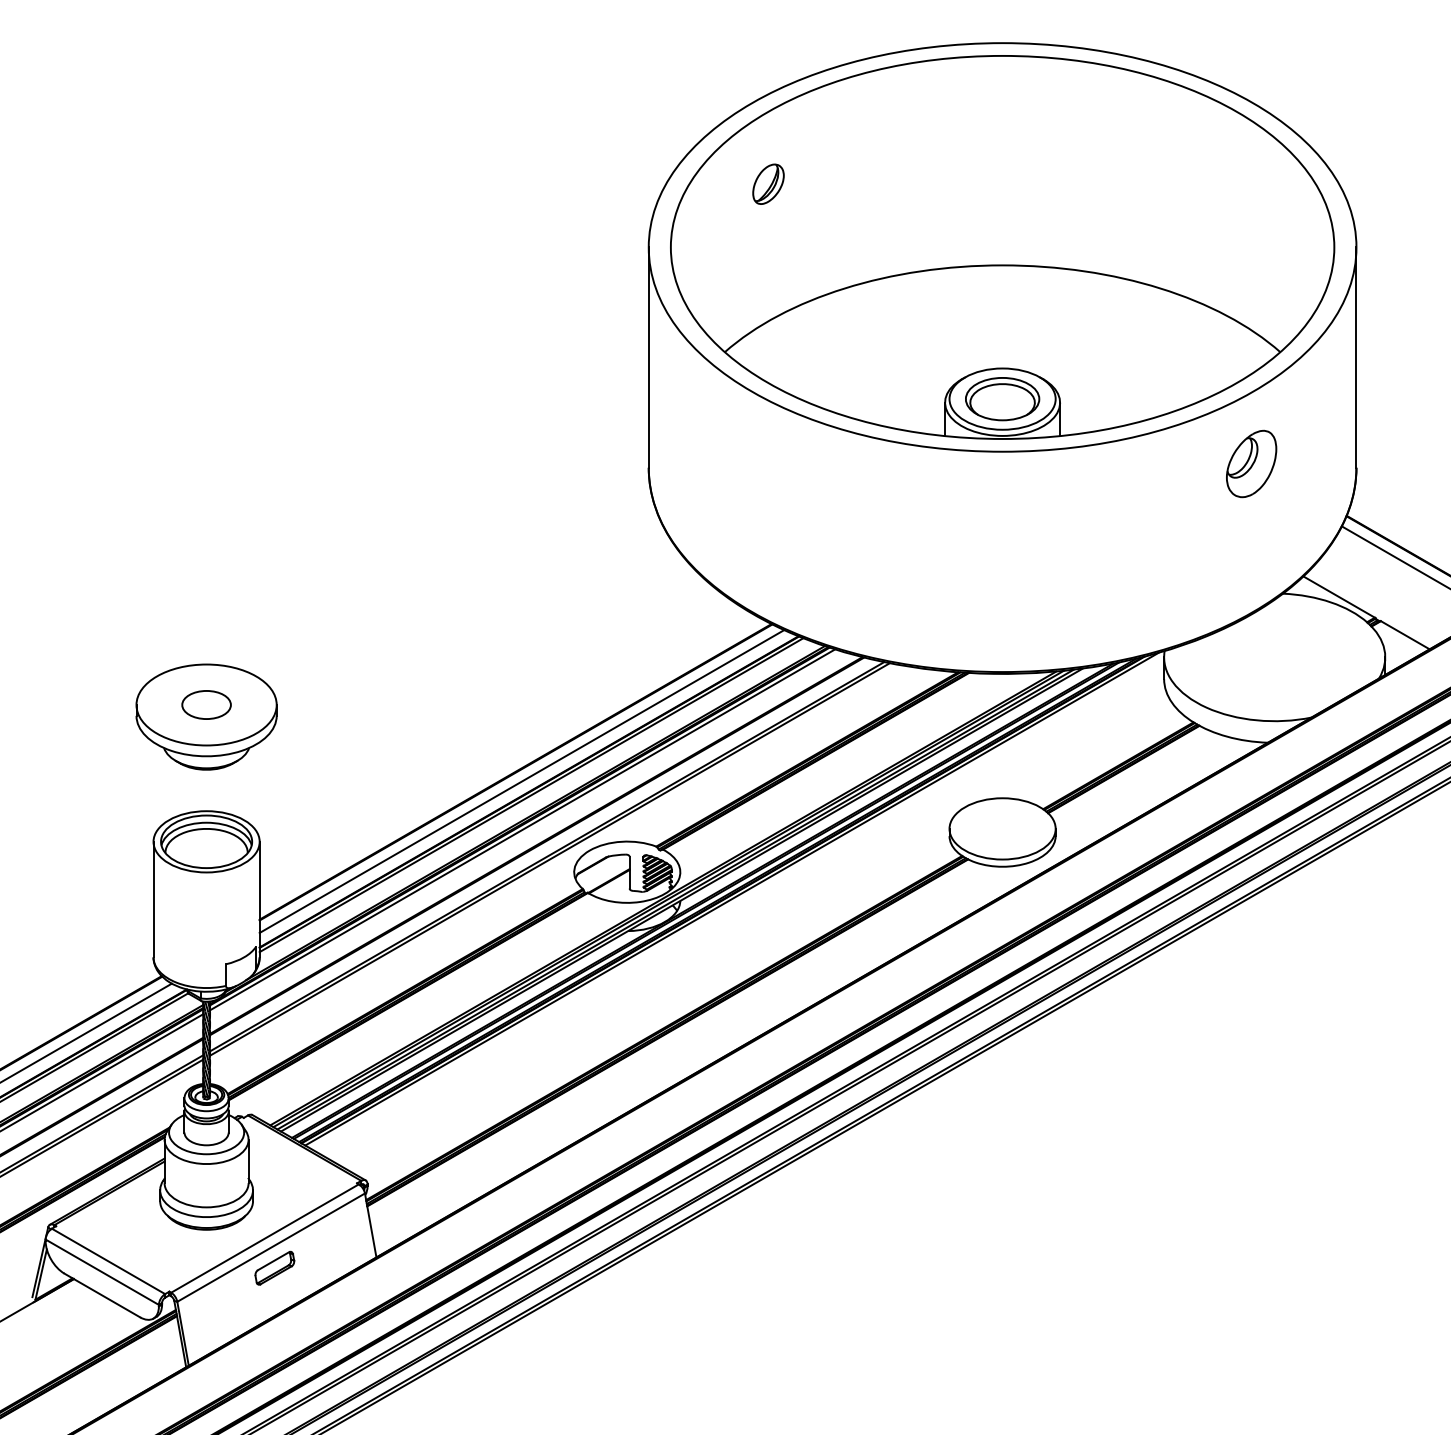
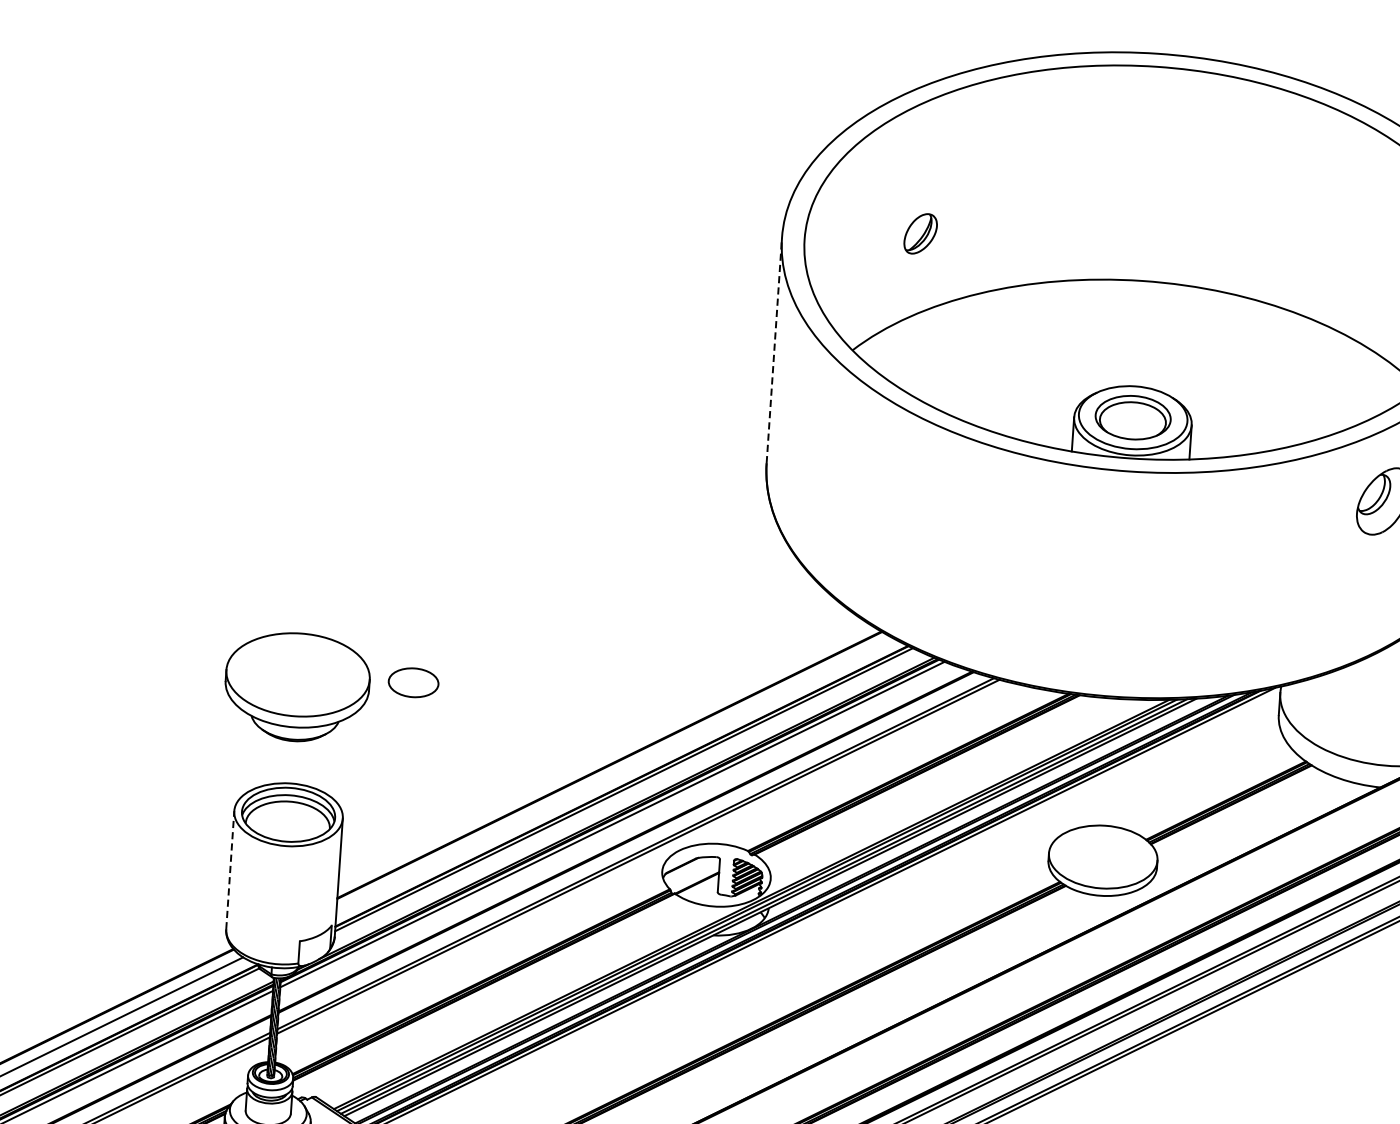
part: (768, 183) -> (920, 233), moved
line: (648, 357) -> (774, 350), solid -> dashed
part: (206, 704) -> (413, 682), moved
line: (521, 781) -> (614, 775), removed
line: (153, 899) -> (230, 870), solid -> dashed

